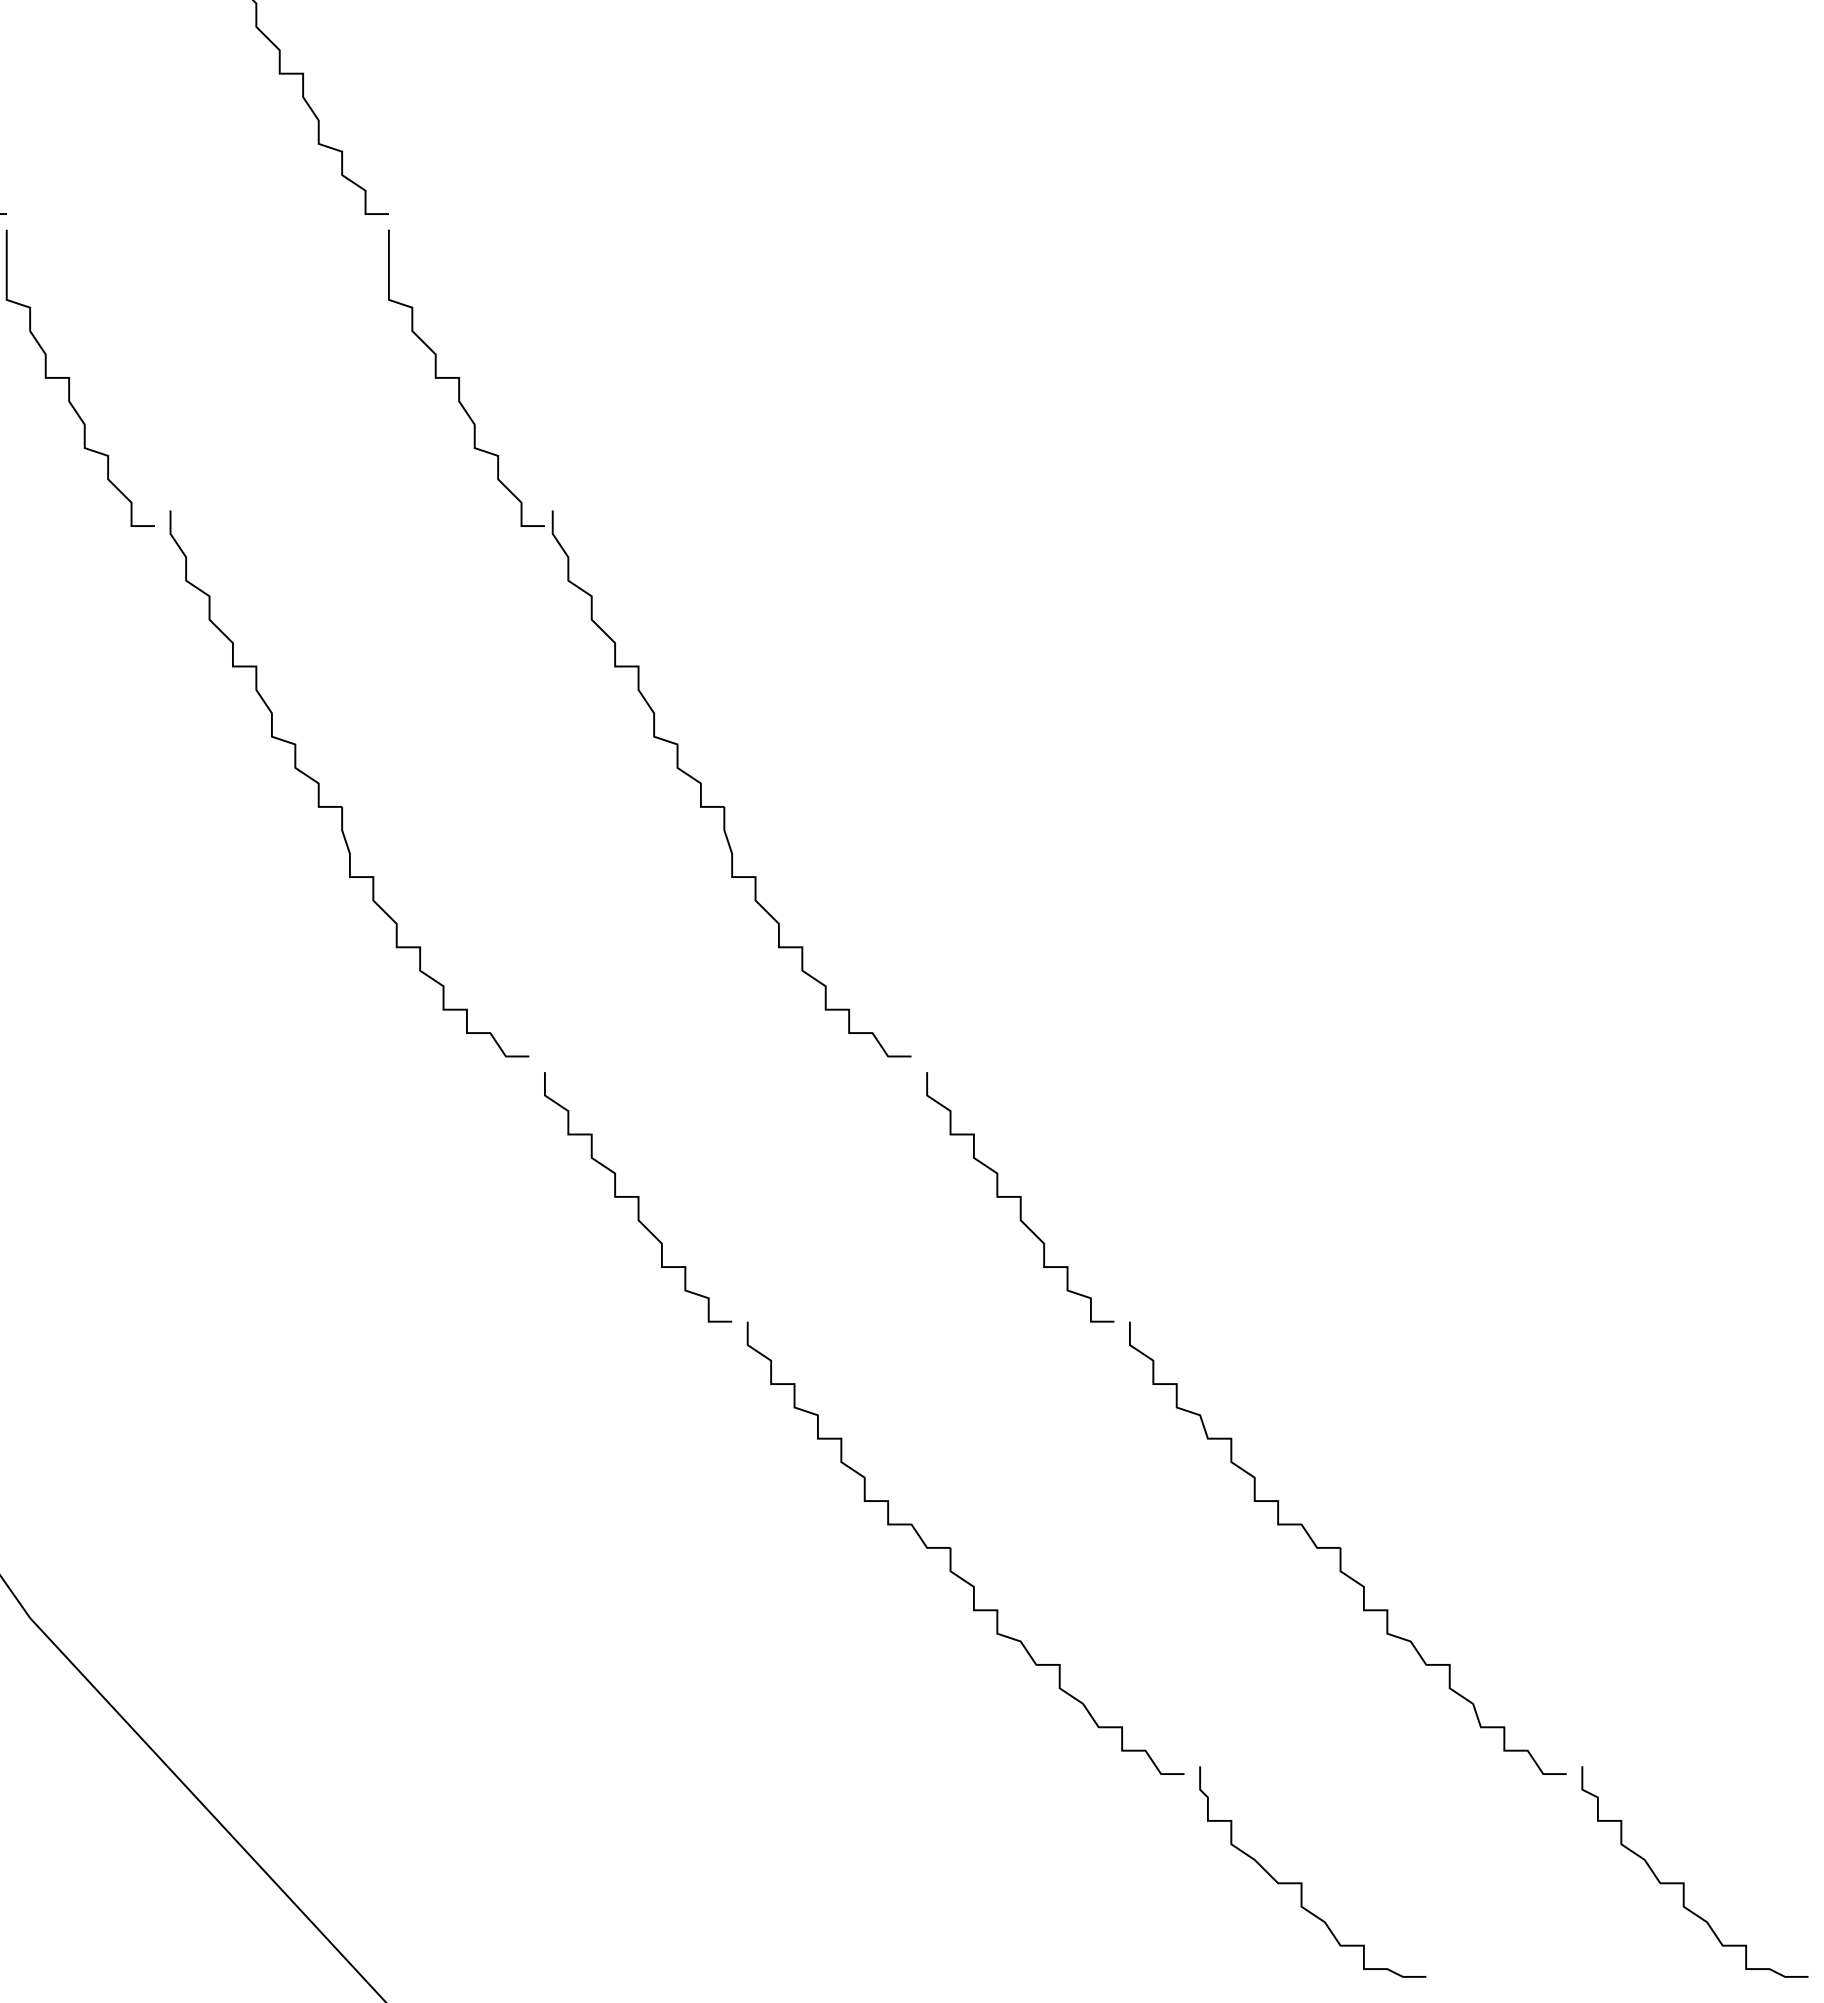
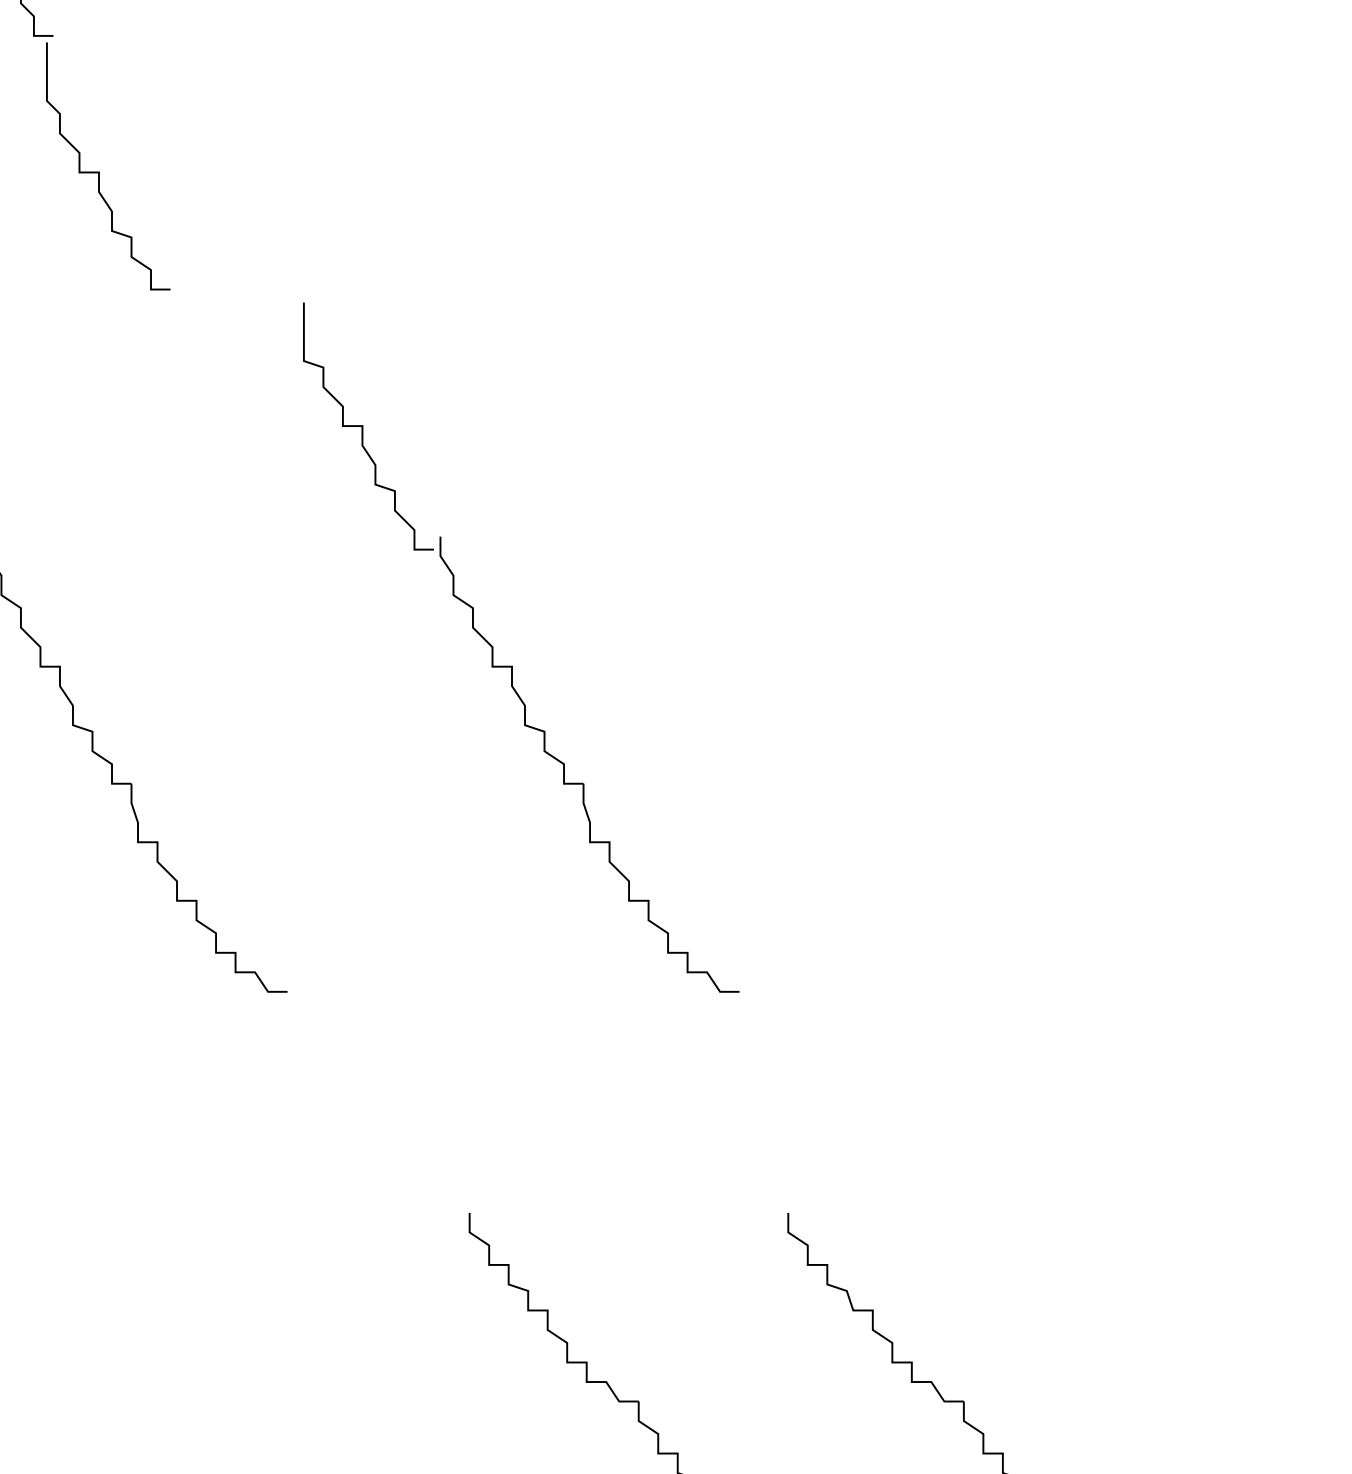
part: (639, 665) -> (512, 665), moved
curve: (638, 1197) -> (378, 1109), removed
curve: (1020, 1197) -> (697, 1109), removed

